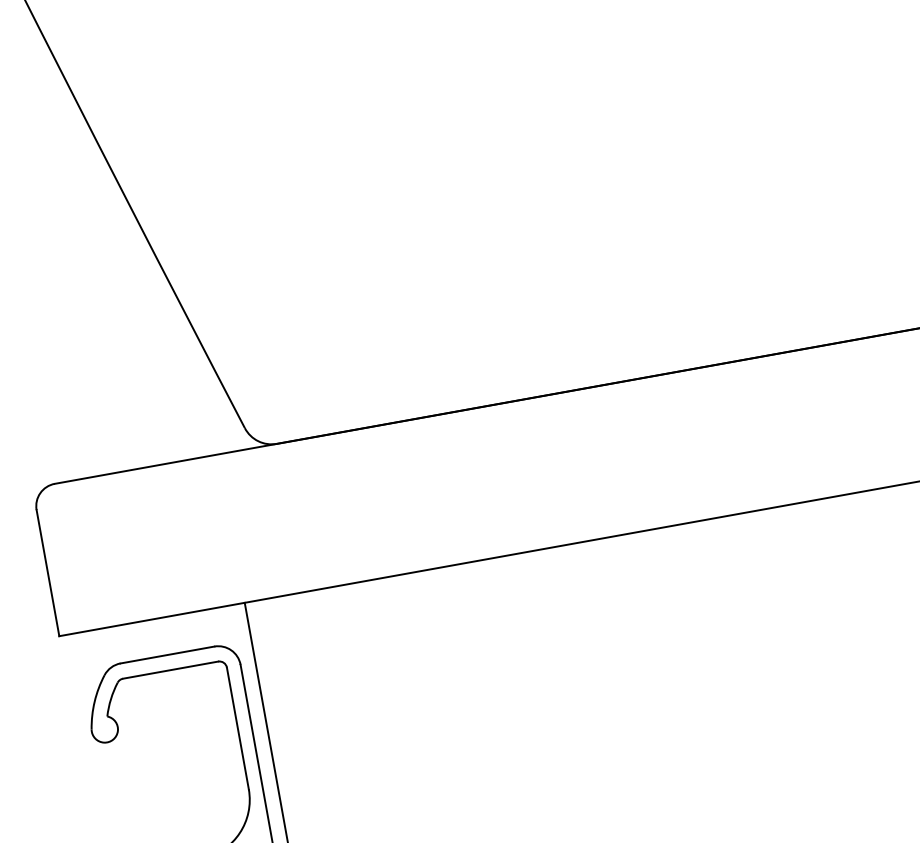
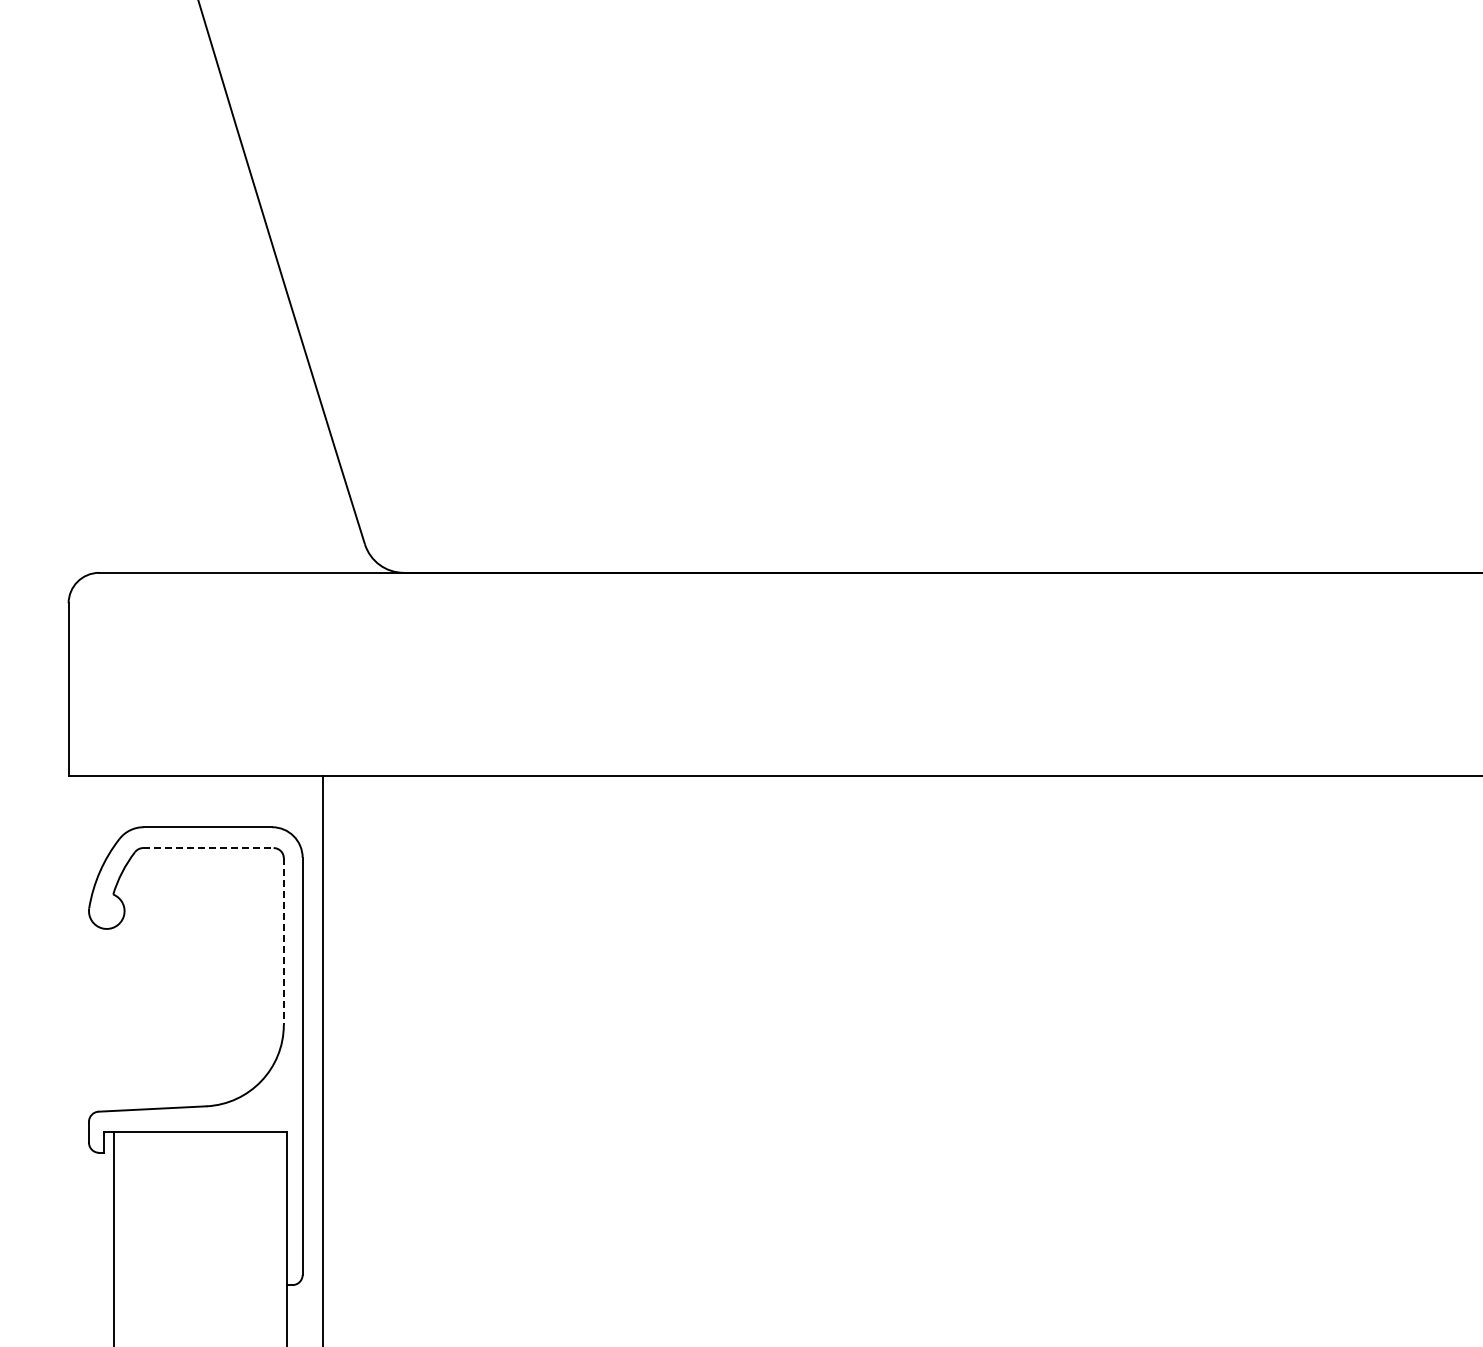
line: (170, 670) -> (208, 848), solid -> dashed
line: (237, 729) -> (283, 942), solid -> dashed

